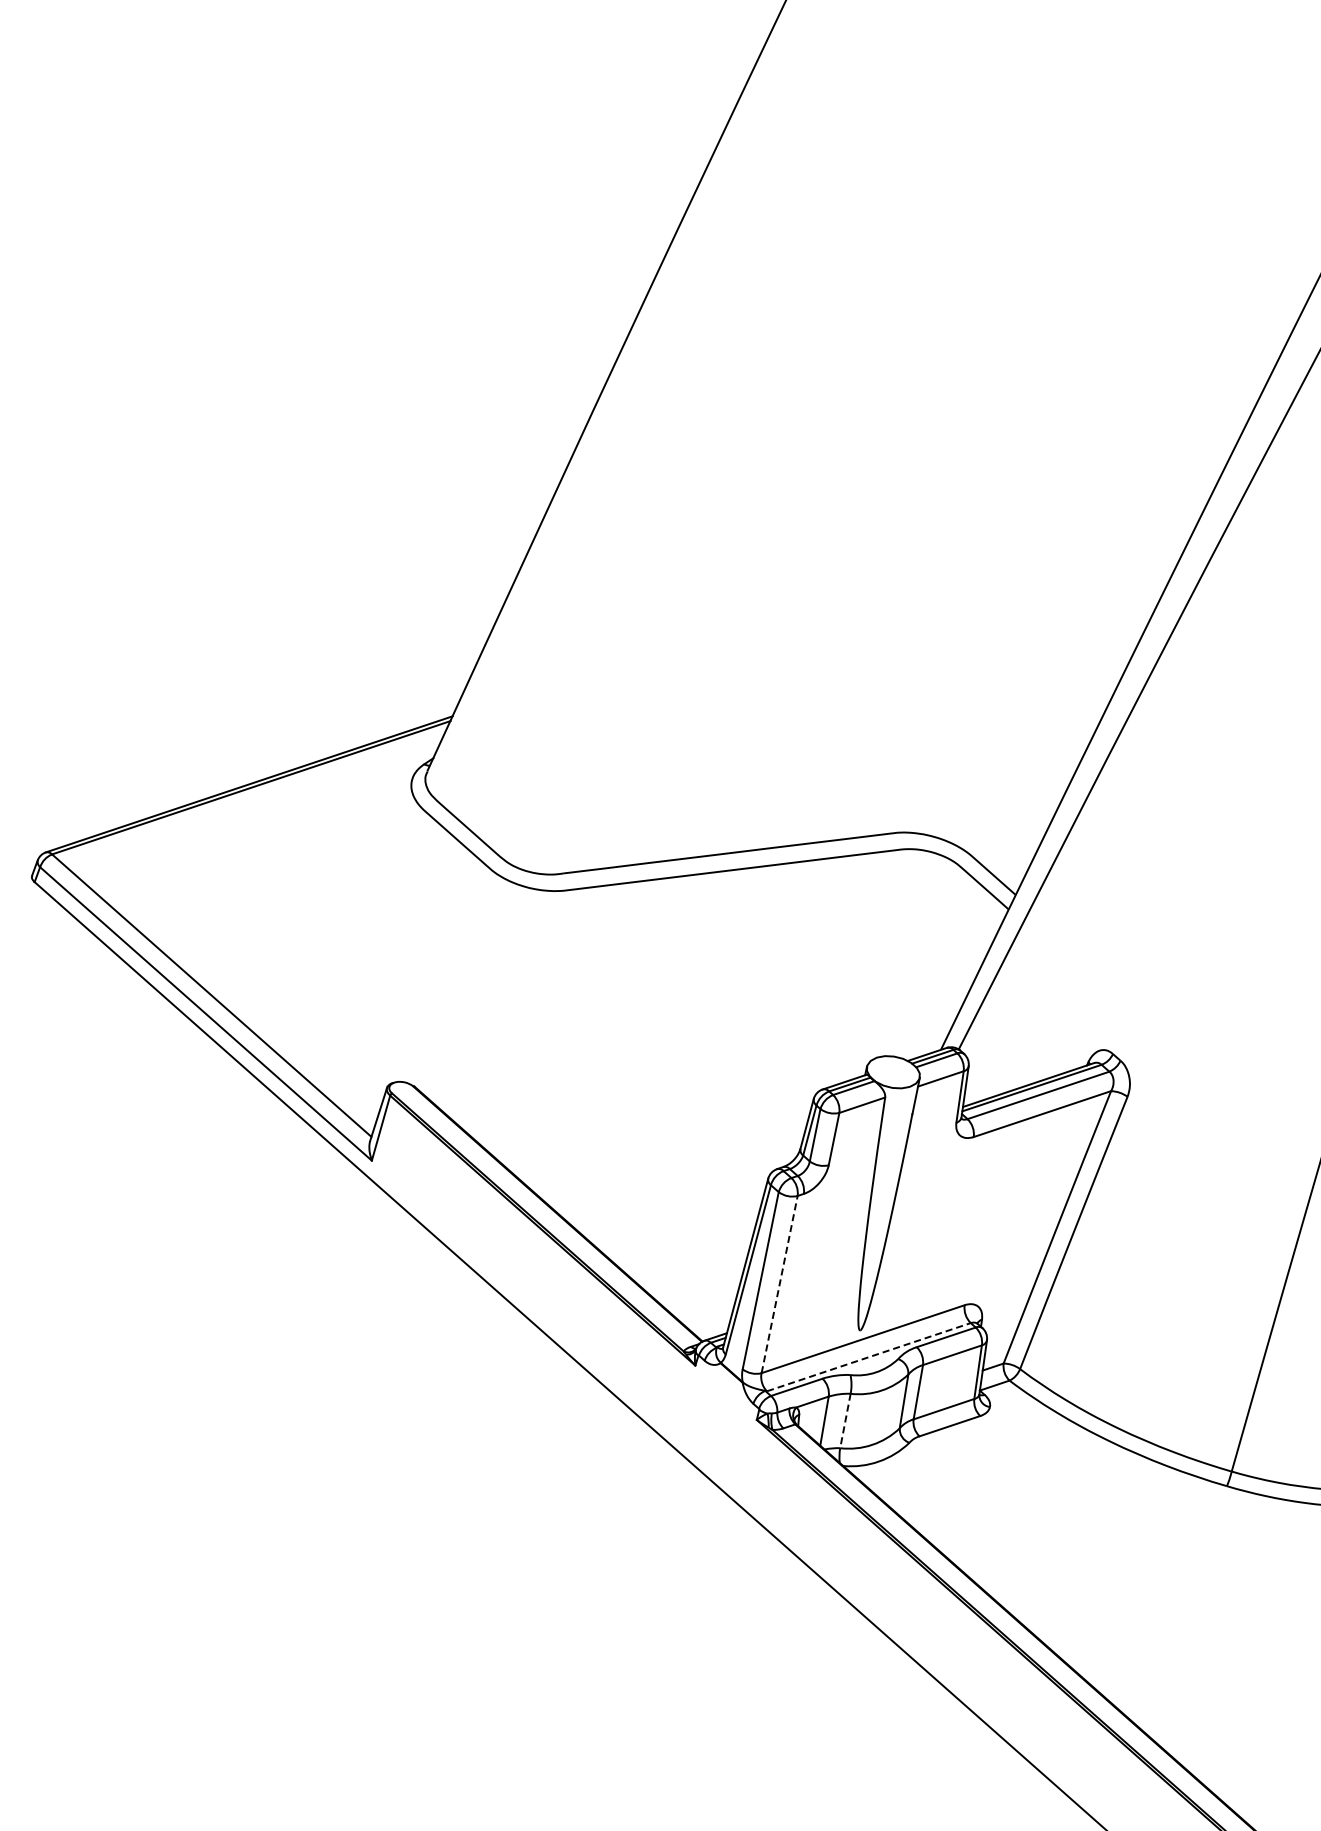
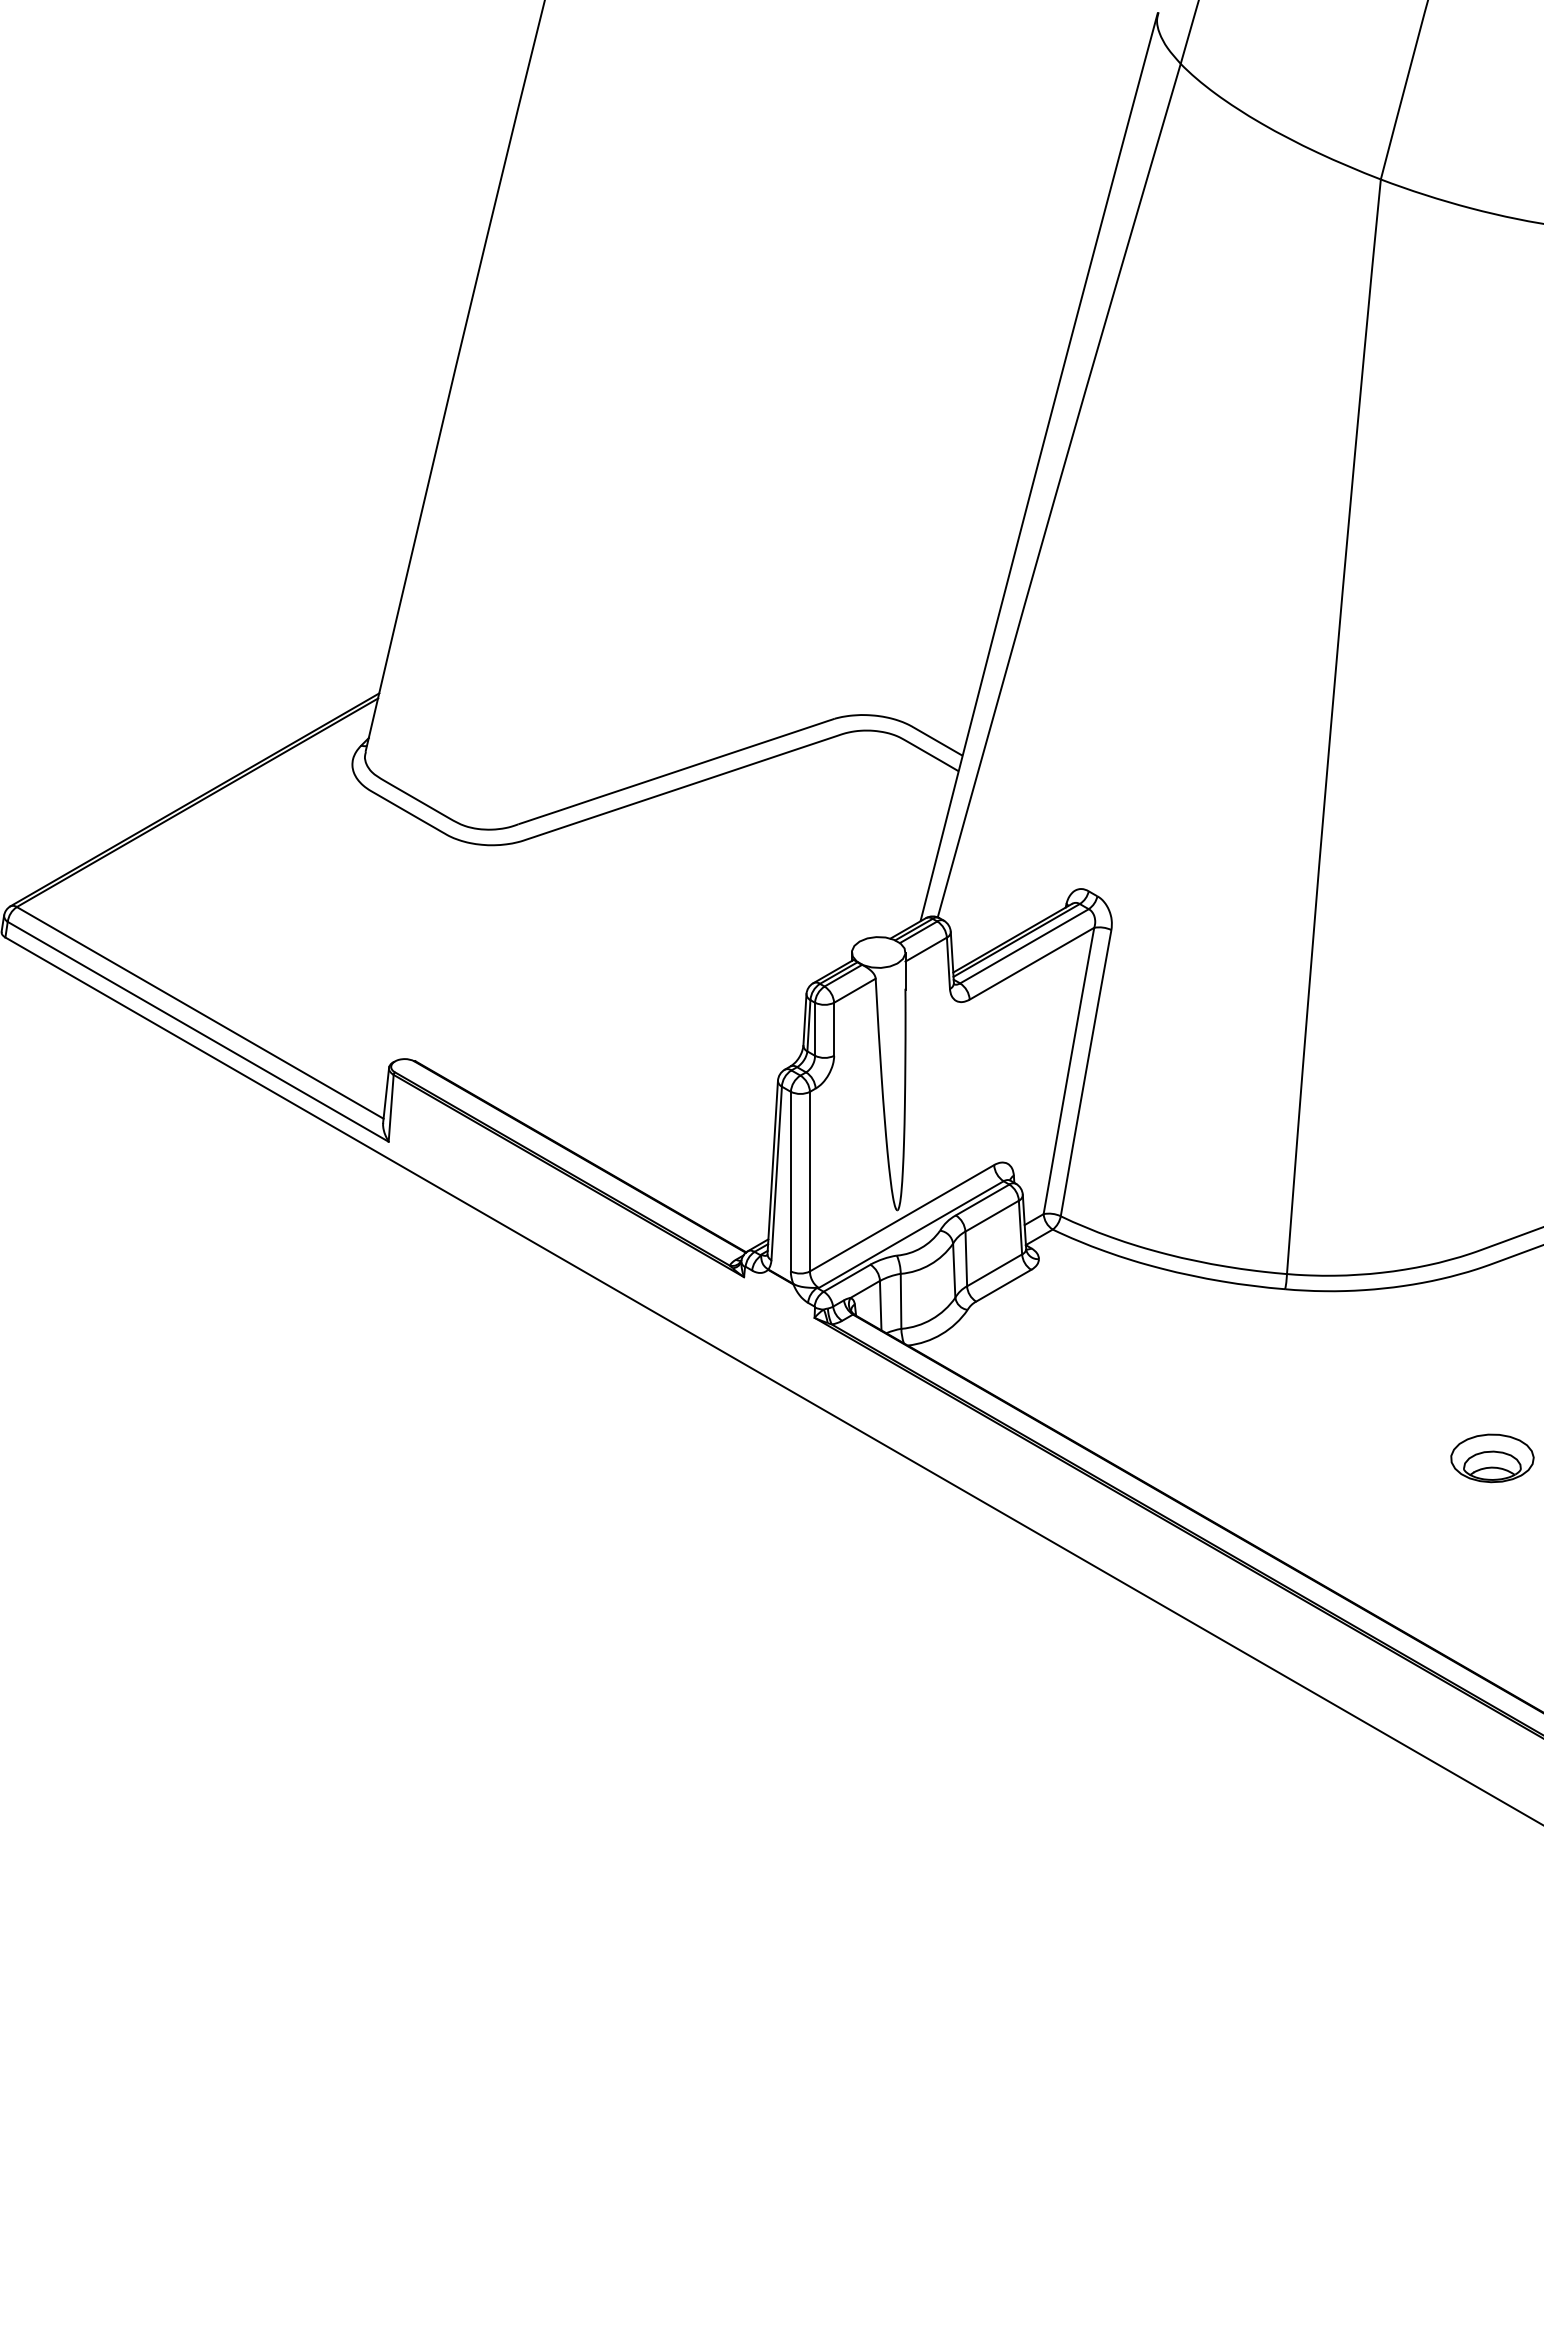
line: (780, 1284) -> (810, 1181), dashed -> solid
line: (869, 1357) -> (911, 1234), dashed -> solid
line: (845, 1421) -> (901, 1301), dashed -> solid

